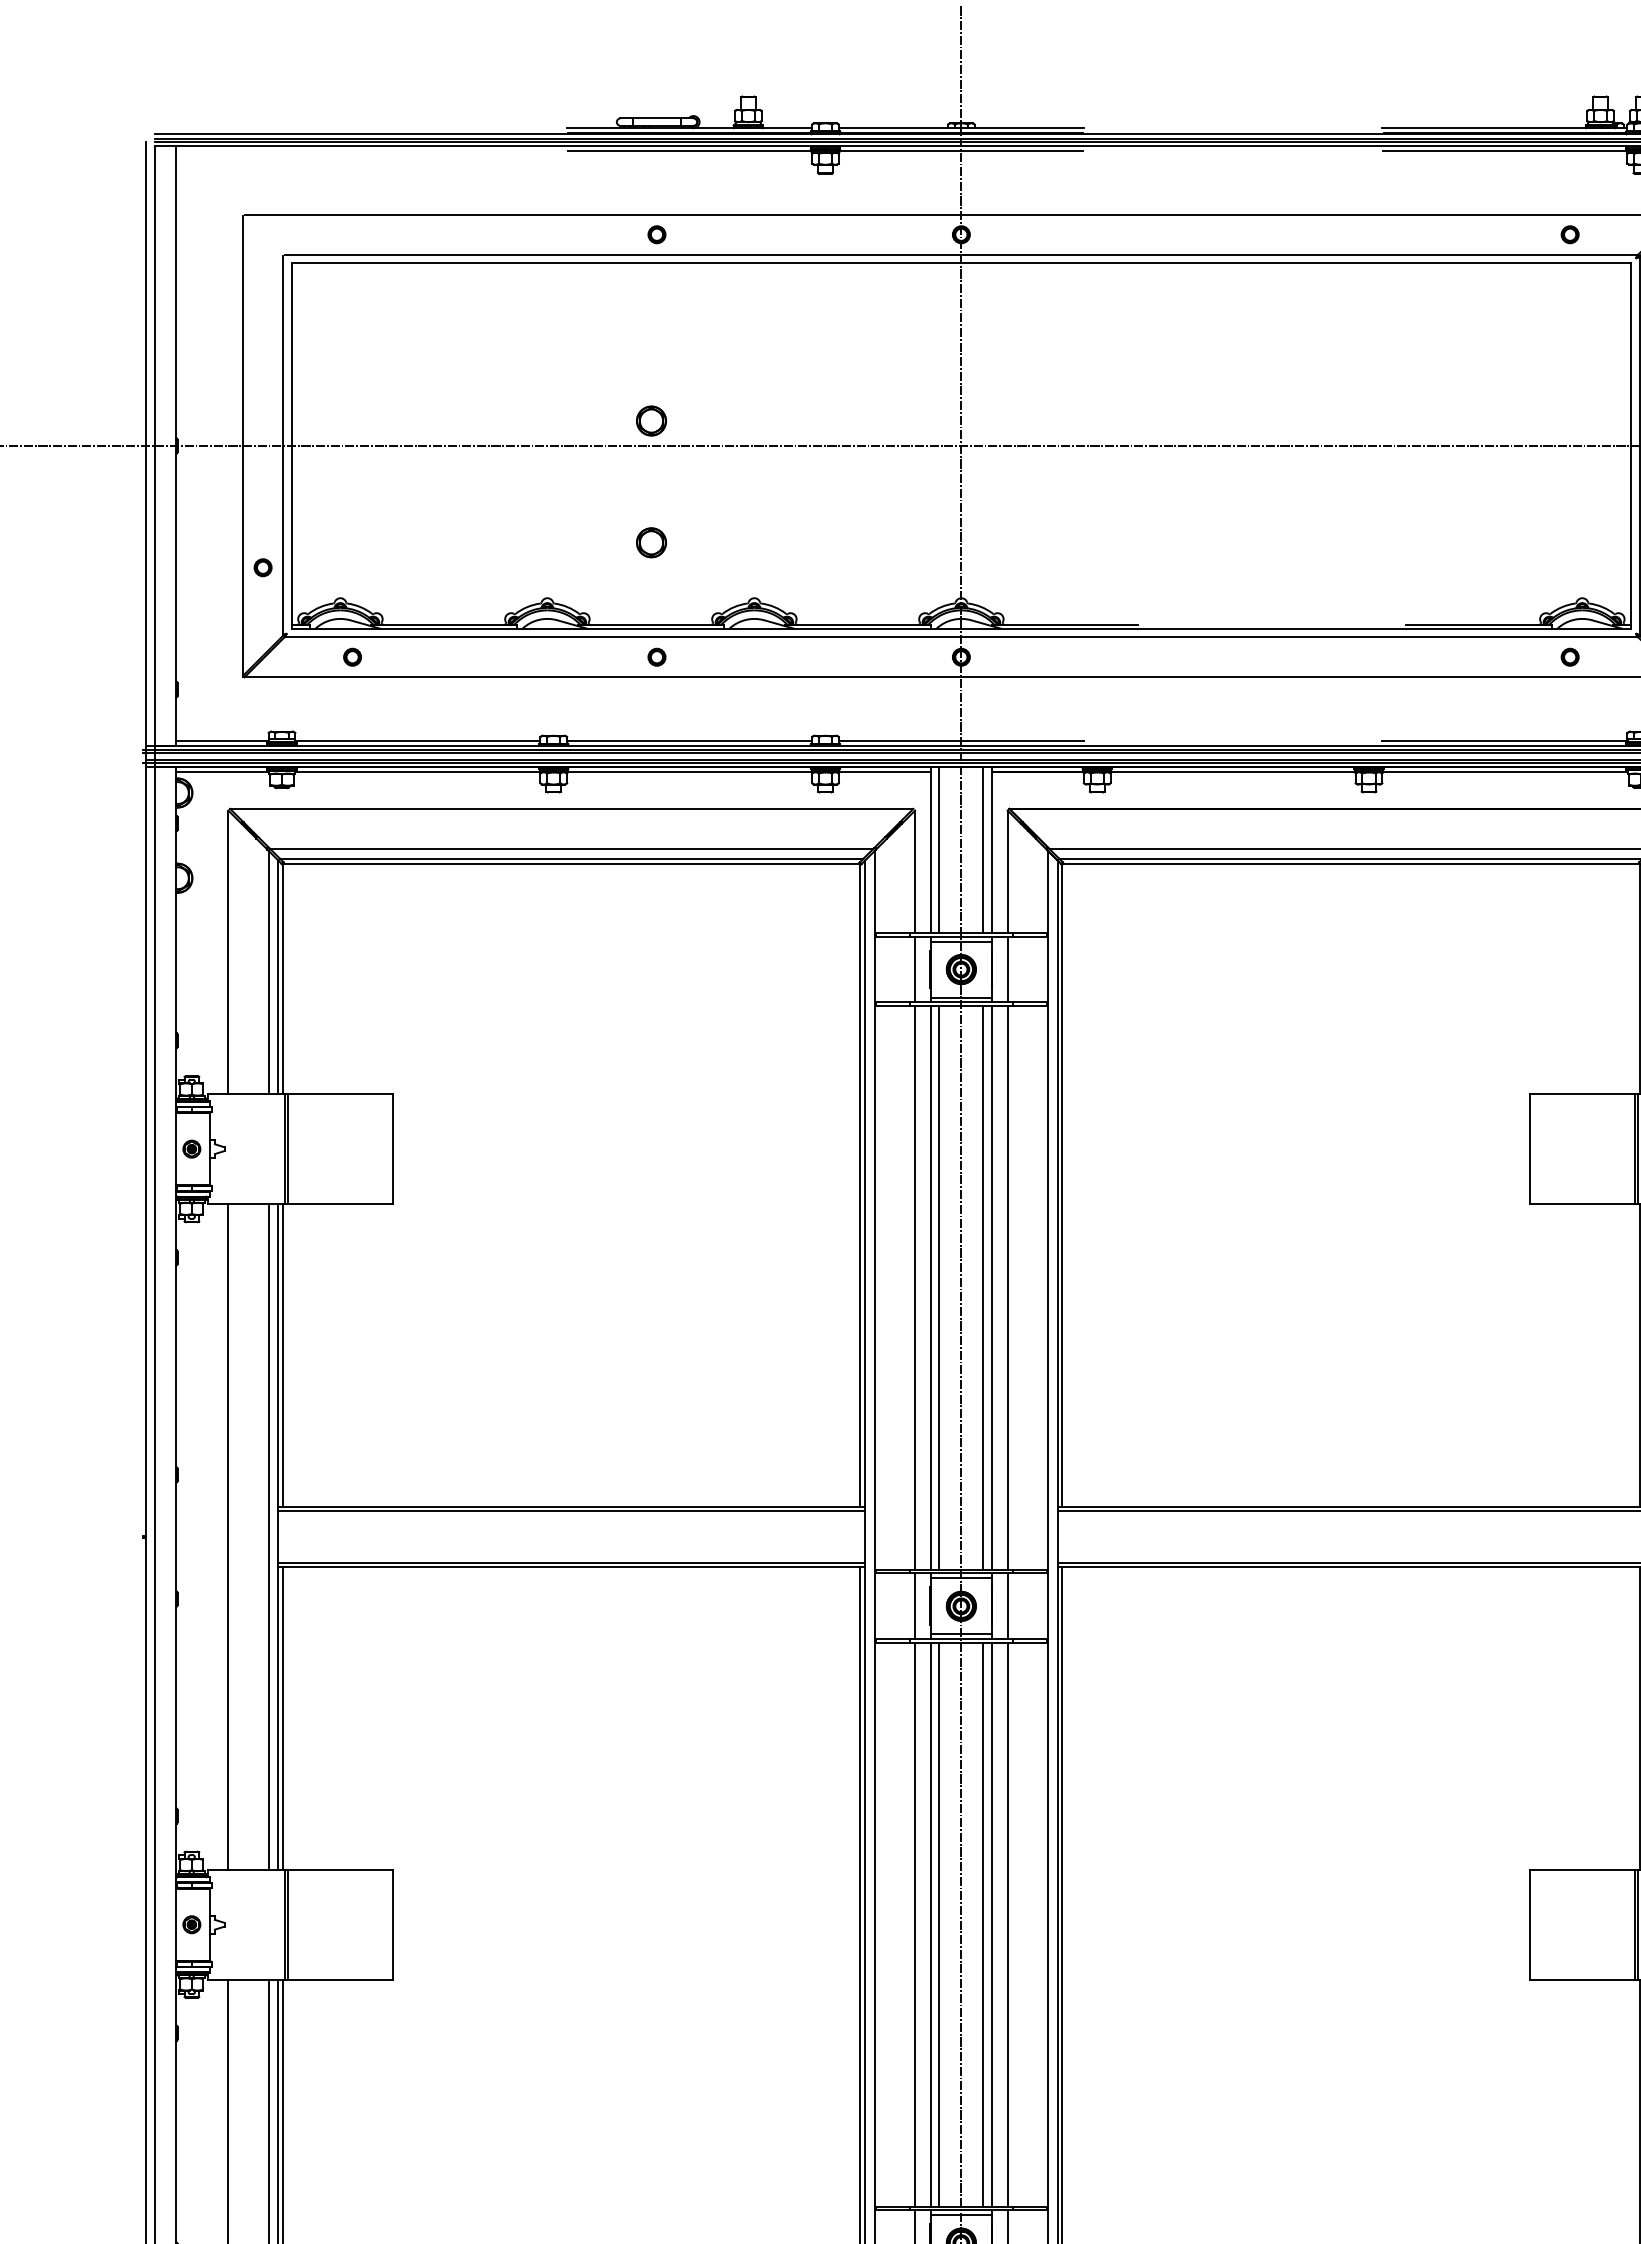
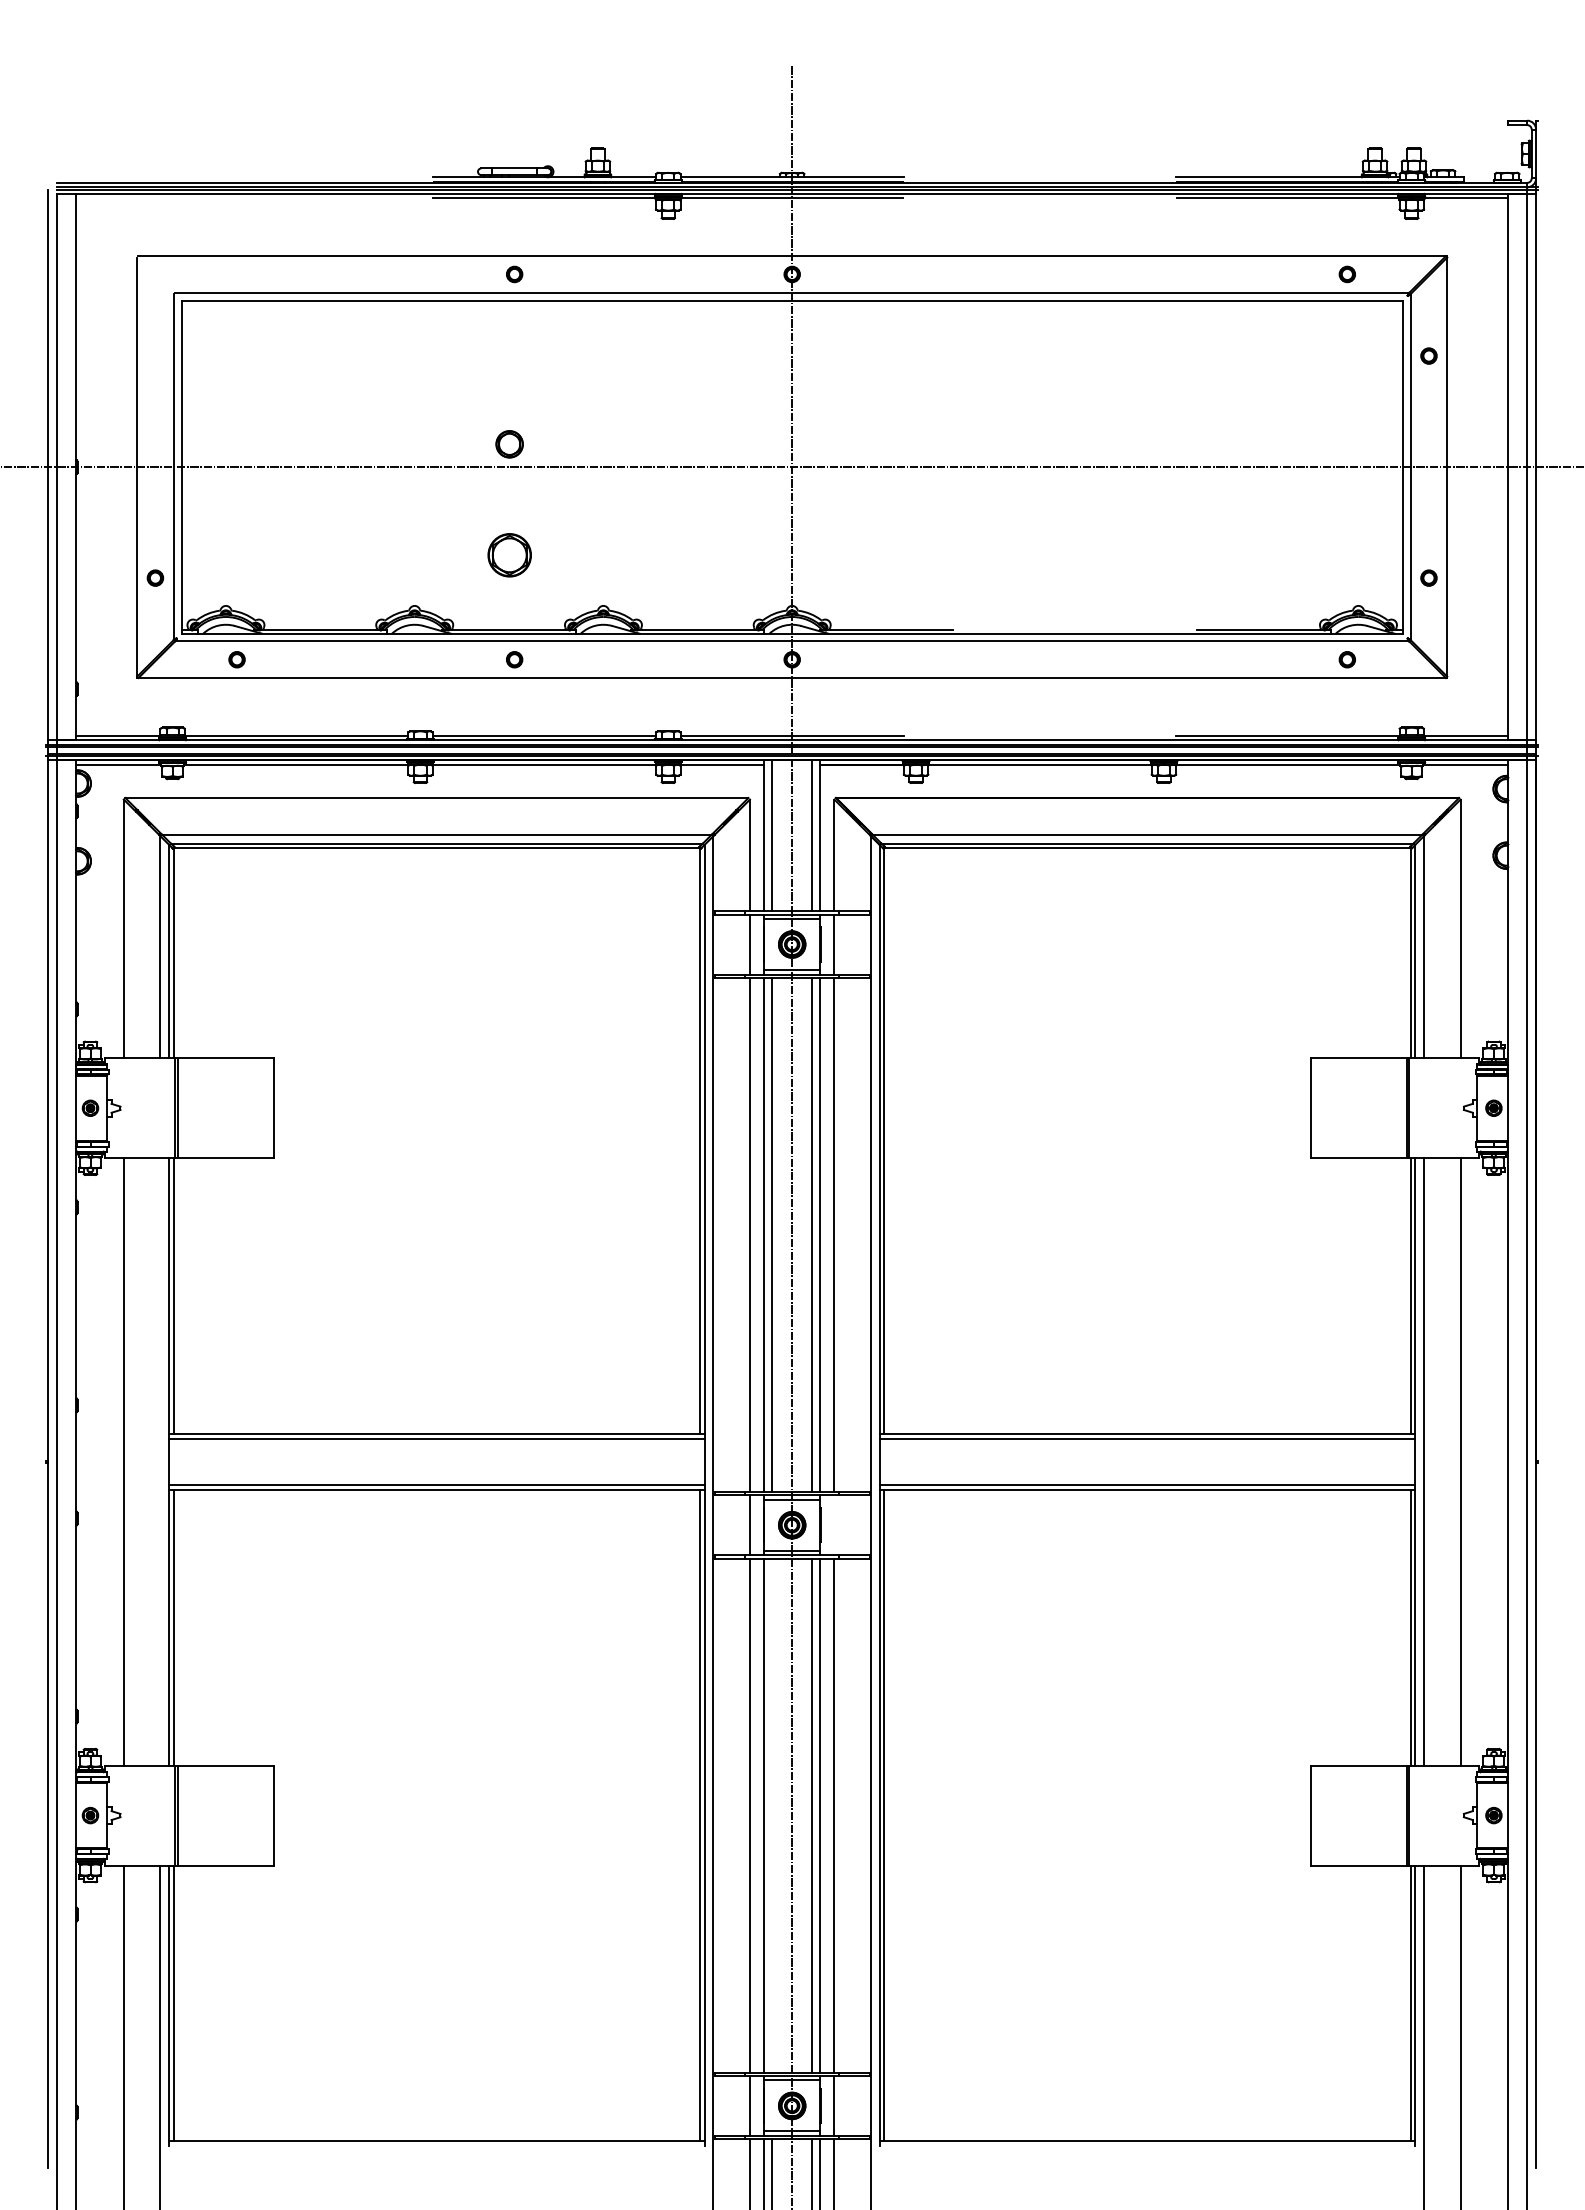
part: (651, 542) -> (509, 555), size x1.6
line: (268, 1536) -> (160, 1461), removed
line: (1007, 1606) -> (834, 1525), removed
line: (939, 1924) -> (772, 1815), removed

